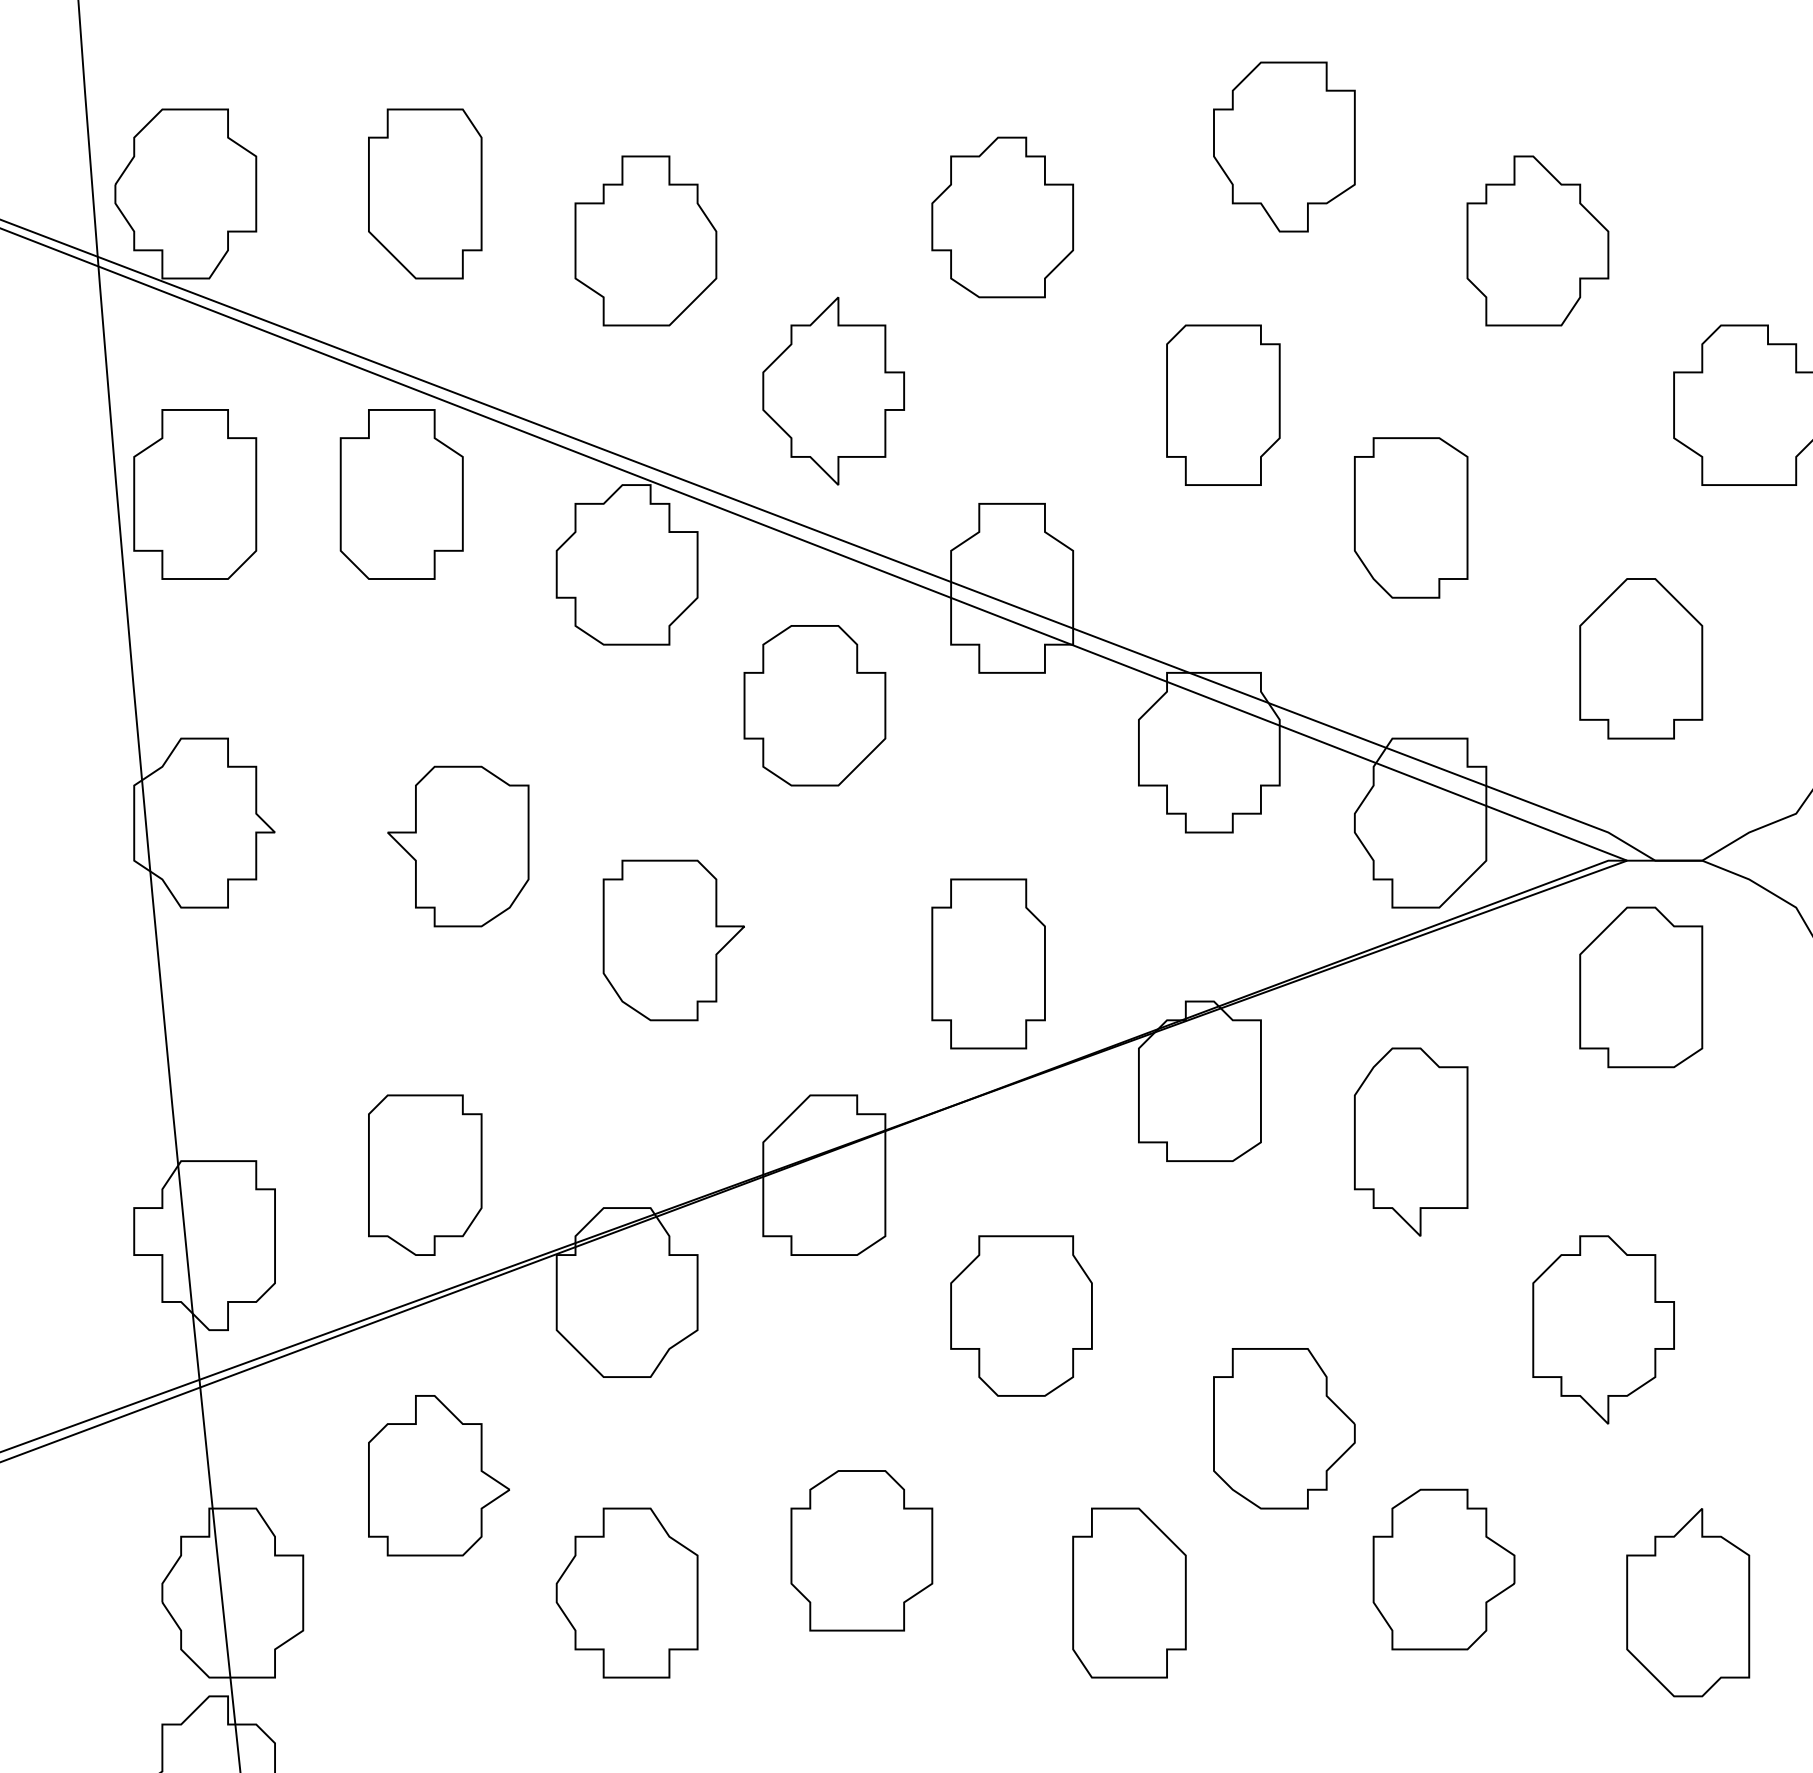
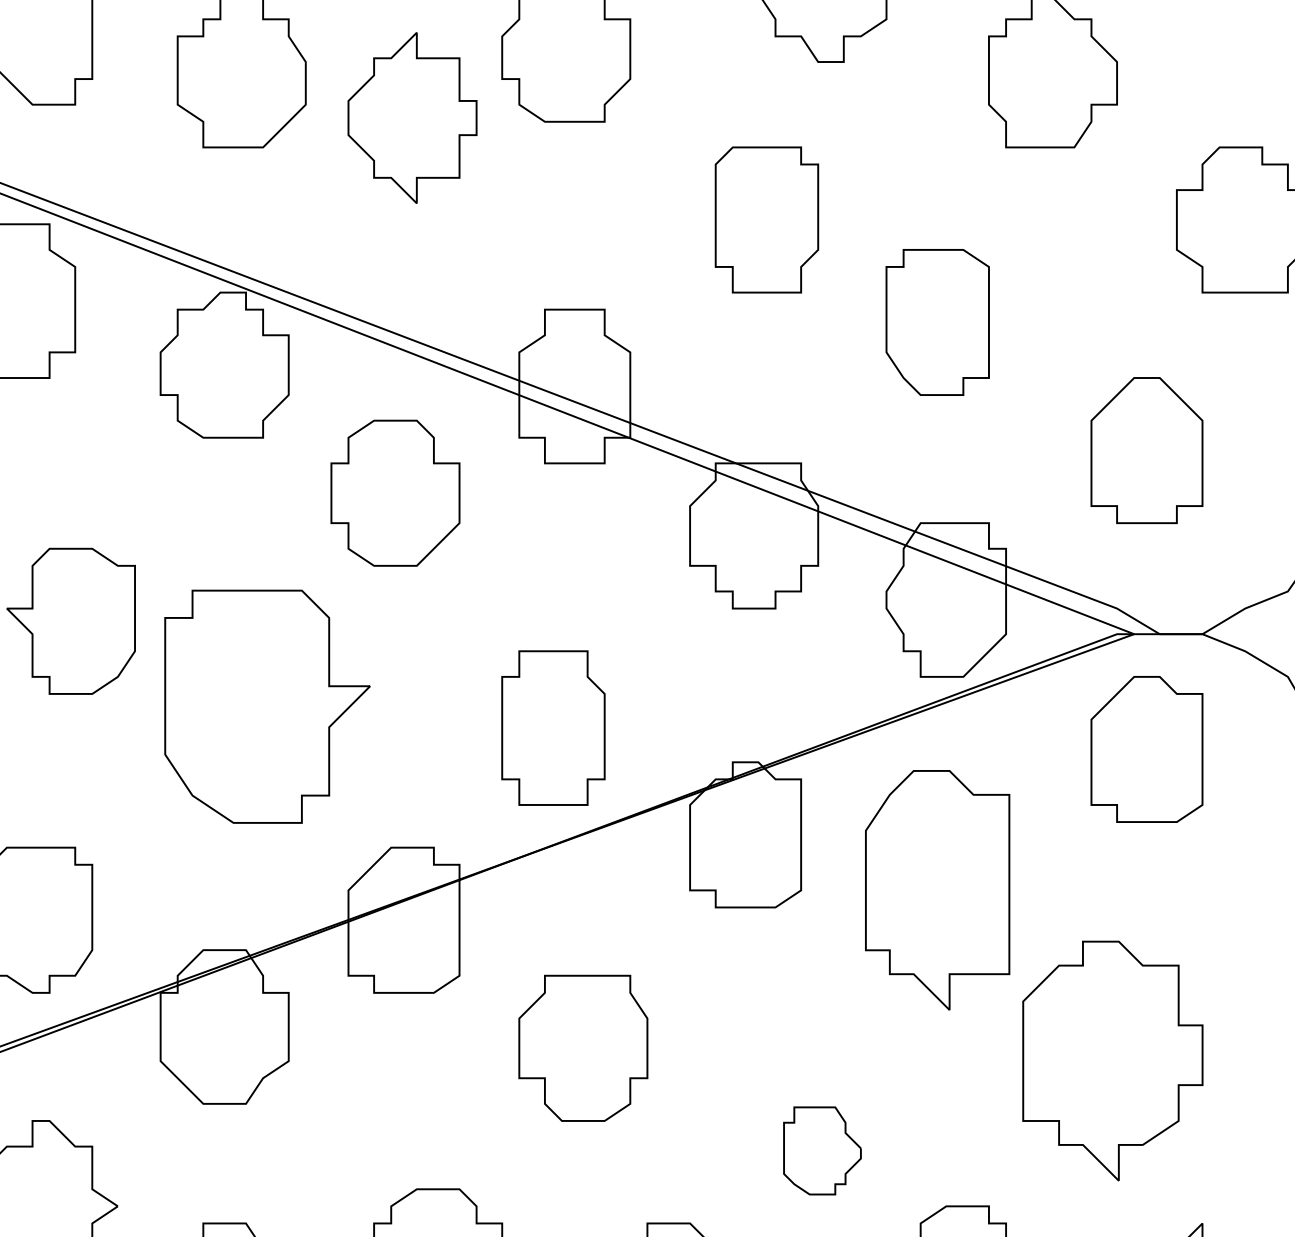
part: (833, 390) -> (412, 117), moved
part: (673, 940) -> (266, 706), size x1.6
part: (1411, 1141) -> (938, 889), size x1.4
part: (1603, 1329) -> (1112, 1060), size x1.4
part: (1284, 1428) -> (822, 1150), size x0.6

